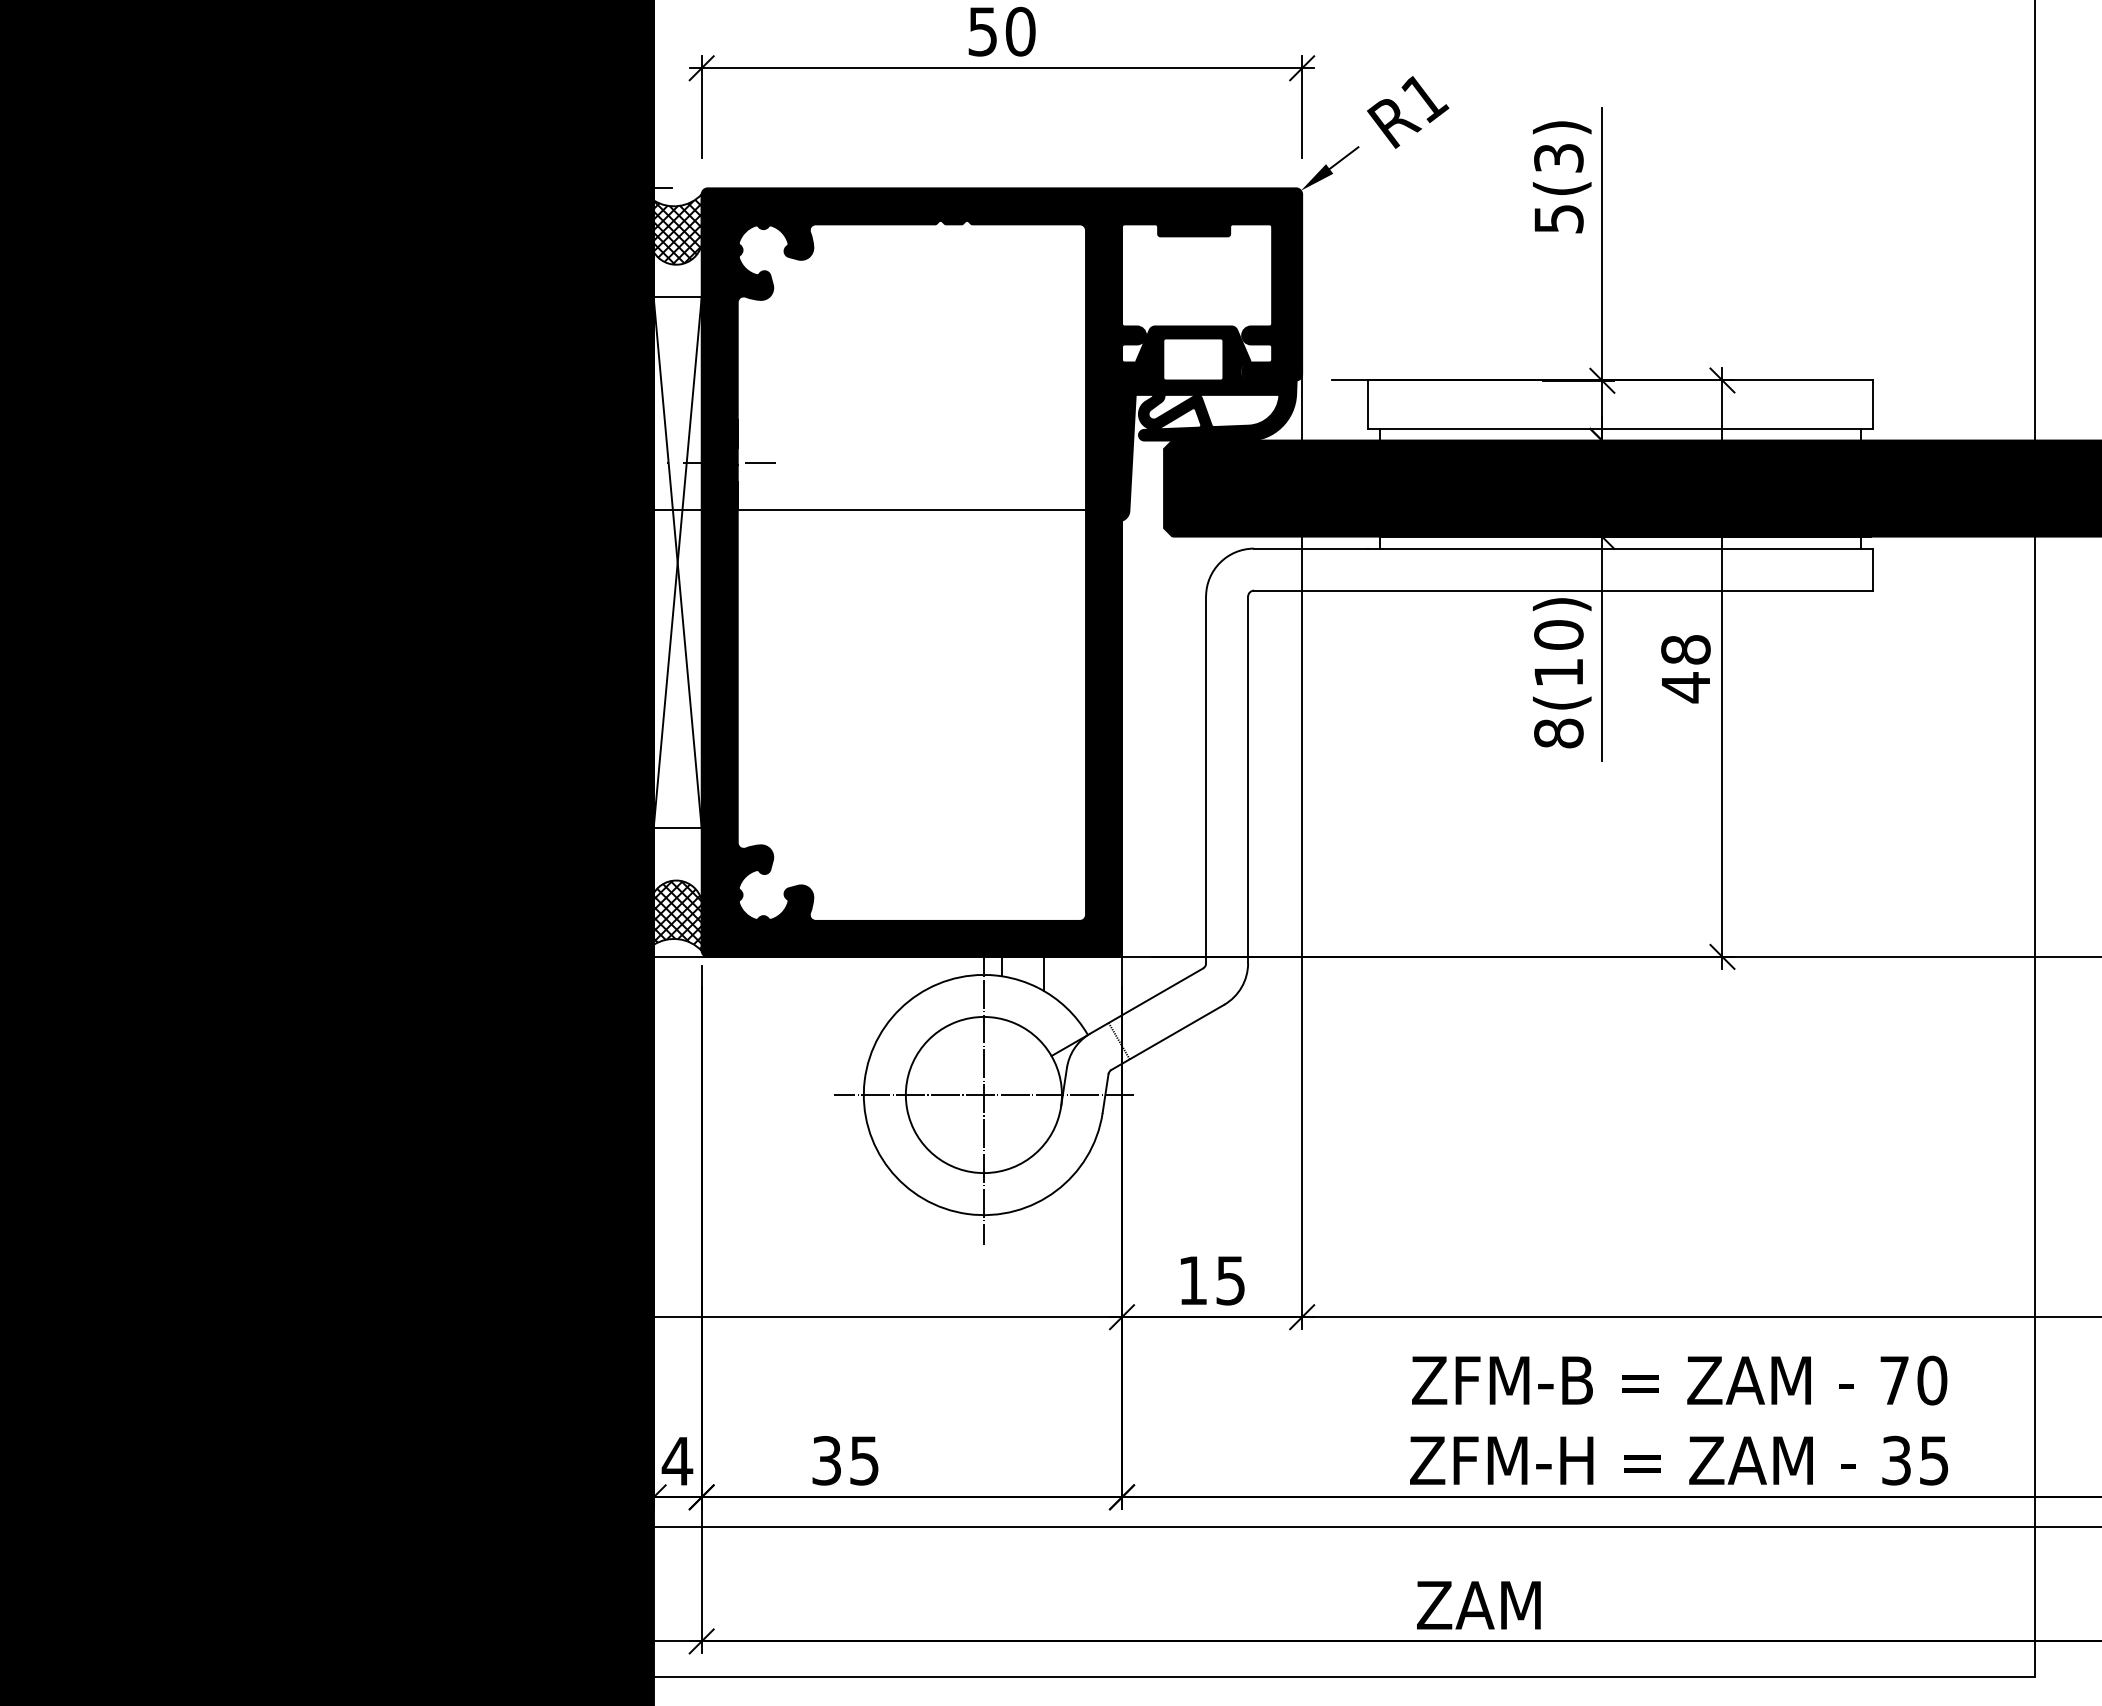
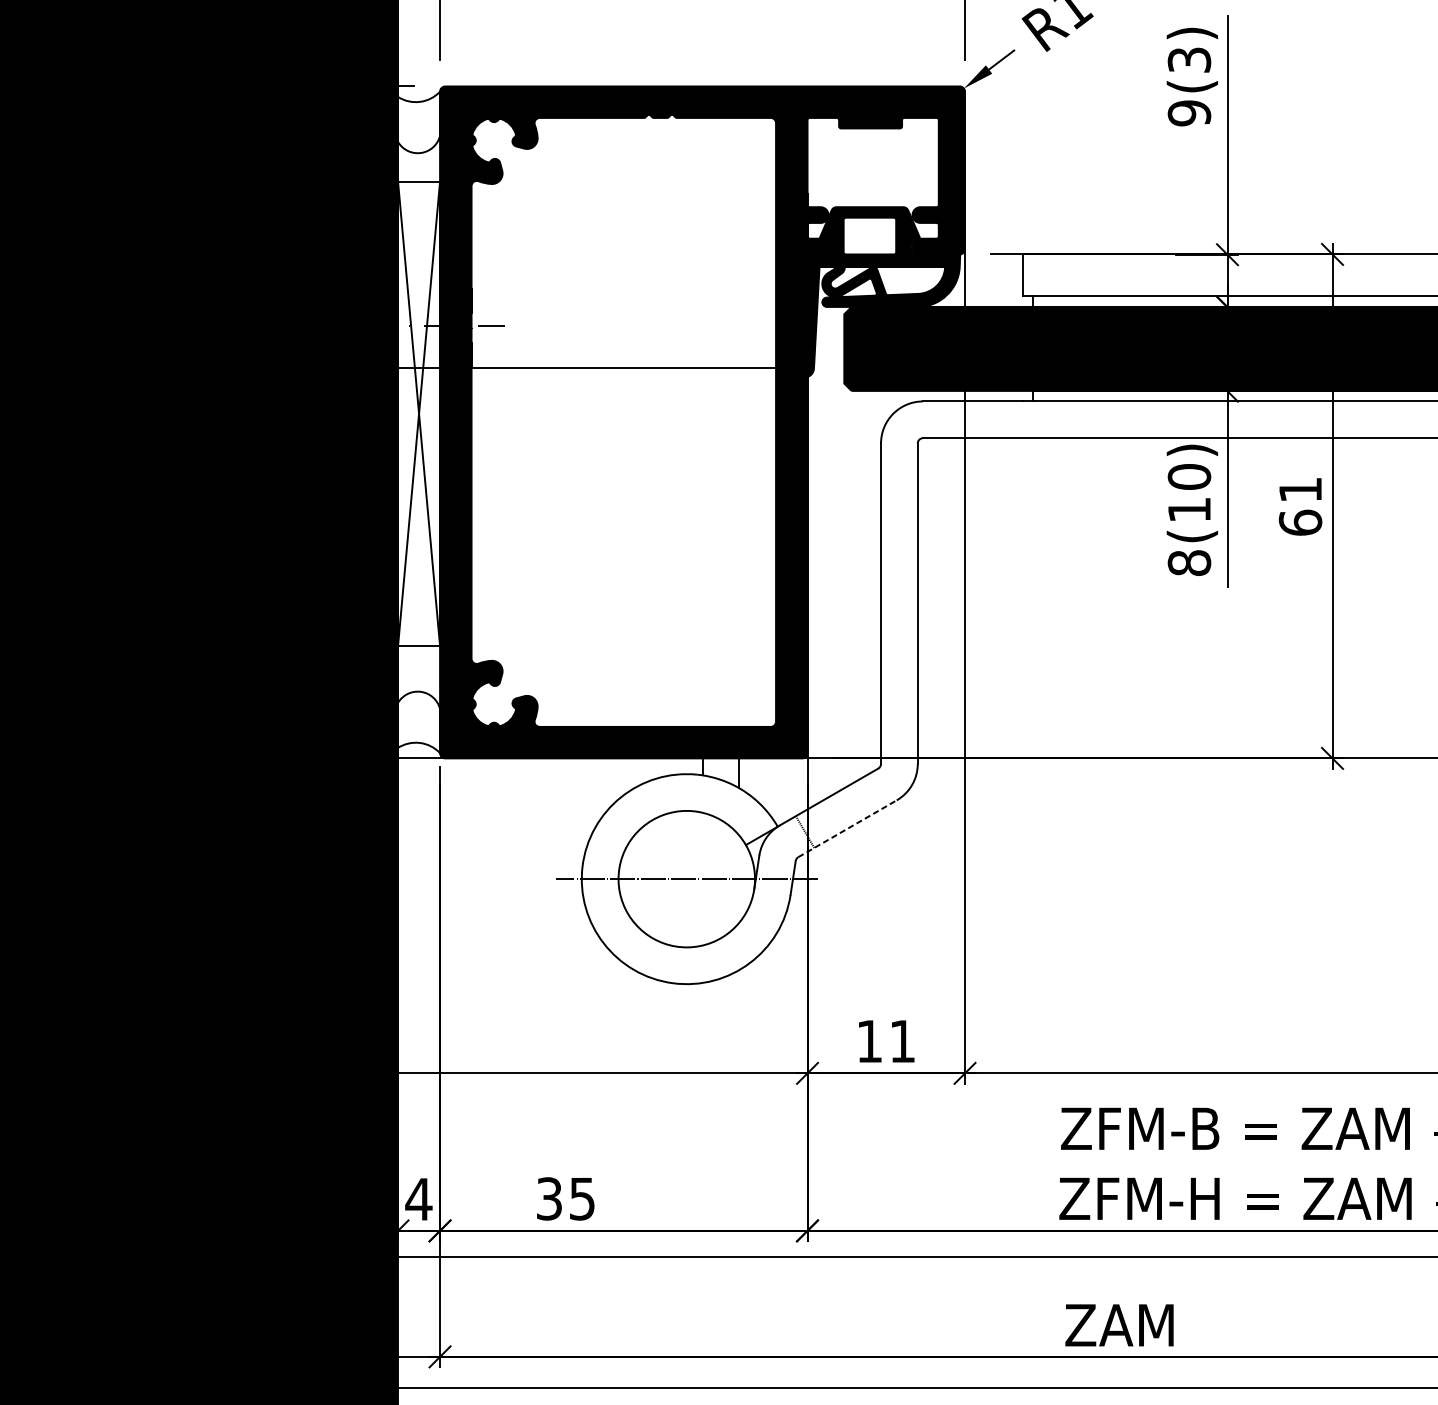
text: (1558, 219) -> (1189, 113), 5(3) -> 9(3)
hatch: (677, 229) -> (418, 122), removed
text: (1685, 669) -> (1300, 507), 48 -> 61
hatch: (677, 914) -> (418, 721), removed
line: (1168, 1037) -> (848, 828), solid -> dashed
line: (983, 1094) -> (686, 878), removed
text: (1230, 1280) -> (902, 1041), 15 -> 11

